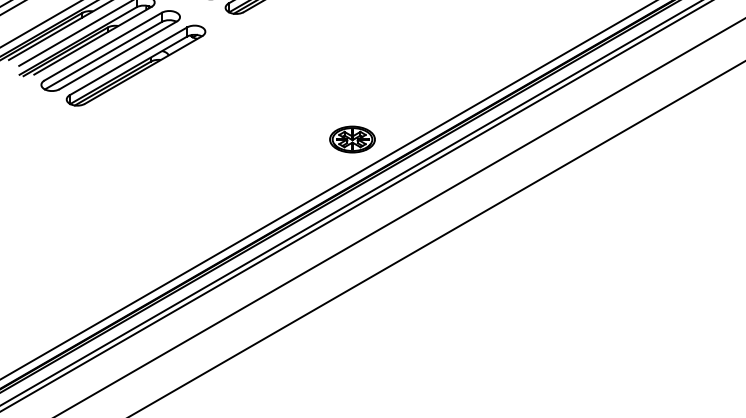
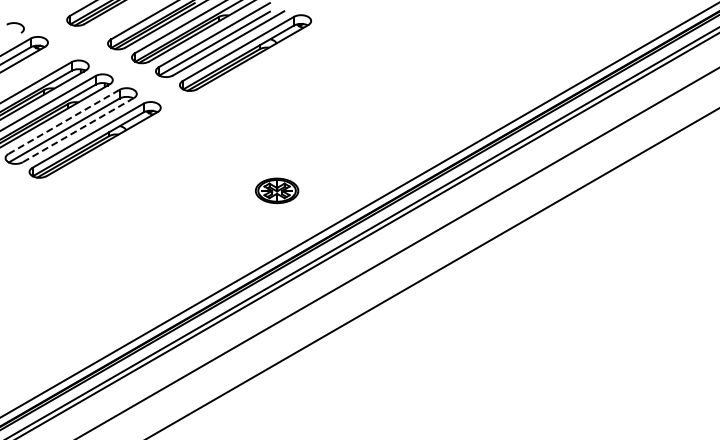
line: (103, 46) -> (64, 121), solid -> dashed
line: (117, 55) -> (77, 130), solid -> dashed
part: (352, 139) -> (277, 190), moved

